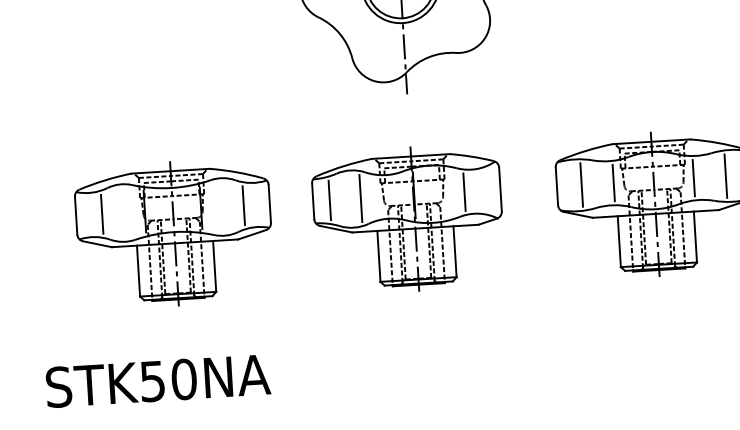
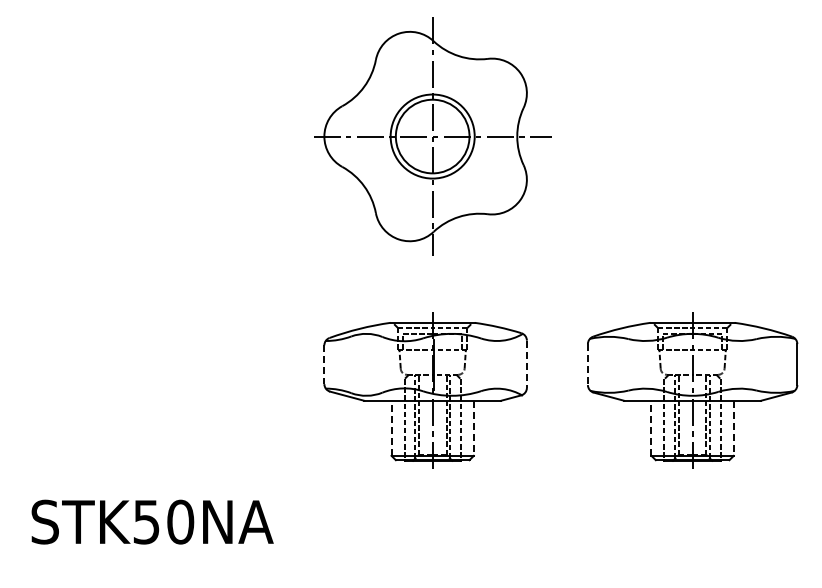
line: (725, 175) -> (770, 364), removed
line: (693, 177) -> (735, 364), removed
line: (613, 182) -> (649, 364), removed
line: (581, 184) -> (614, 364), removed
line: (556, 187) -> (587, 365), solid -> dashed
line: (500, 189) -> (526, 364), solid -> dashed
line: (464, 191) -> (487, 364), removed
line: (360, 198) -> (375, 364), removed
line: (329, 200) -> (342, 364), removed
line: (313, 202) -> (324, 365), solid -> dashed
part: (174, 233) -> (172, 390), removed
line: (695, 237) -> (733, 428), solid -> dashed
line: (619, 241) -> (651, 428), solid -> dashed
line: (454, 251) -> (473, 428), solid -> dashed
line: (378, 256) -> (391, 428), solid -> dashed
text: (158, 380) -> (152, 521), moved

